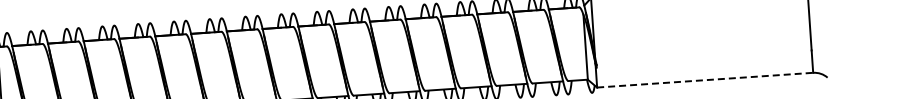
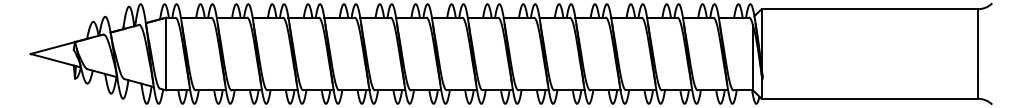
line: (705, 79) -> (870, 98), dashed -> solid

